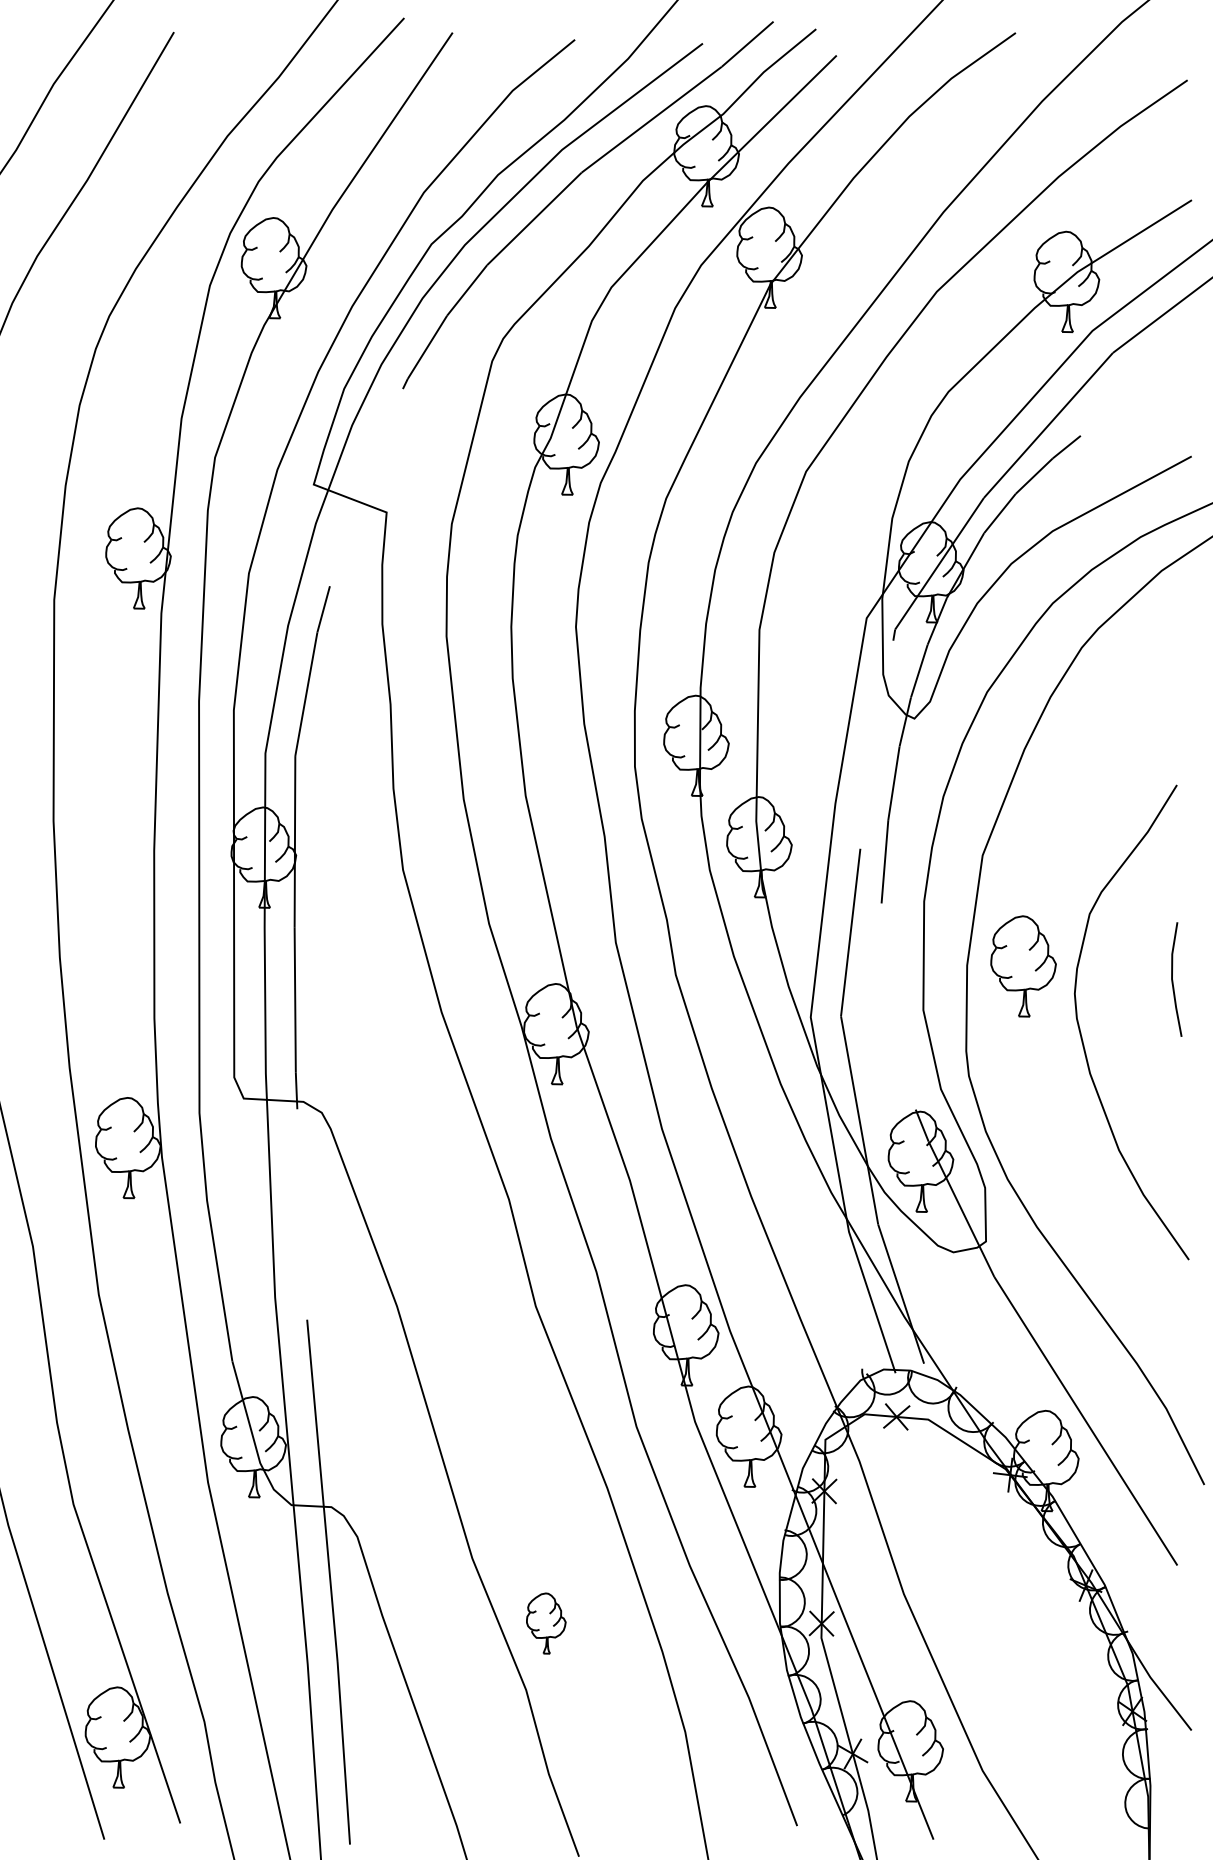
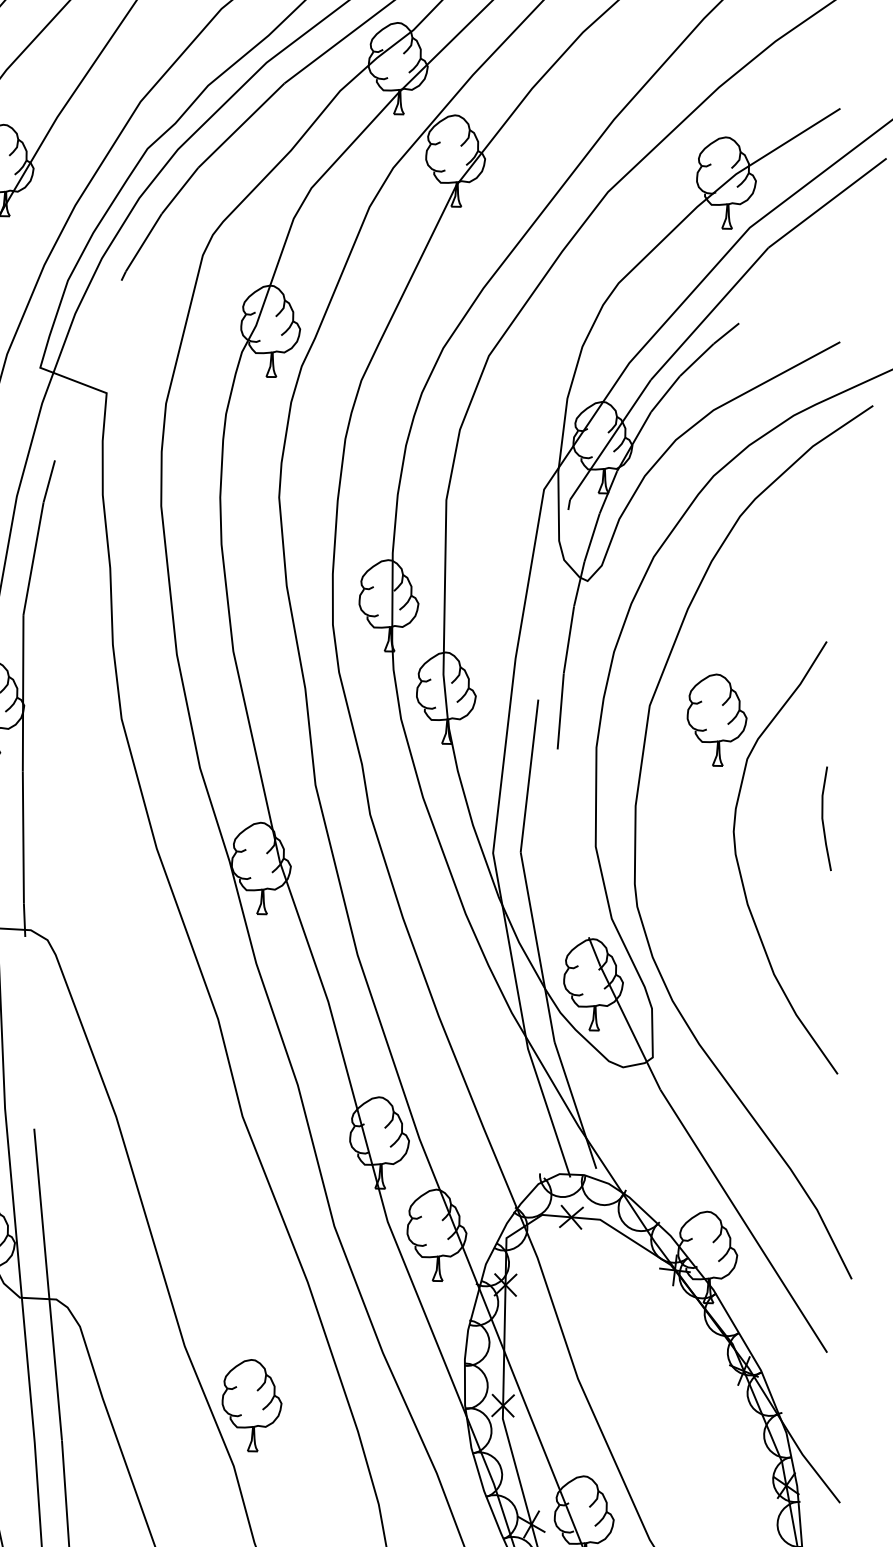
part: (1023, 966) -> (717, 720), moved
part: (546, 1623) -> (252, 1405), size x1.67

